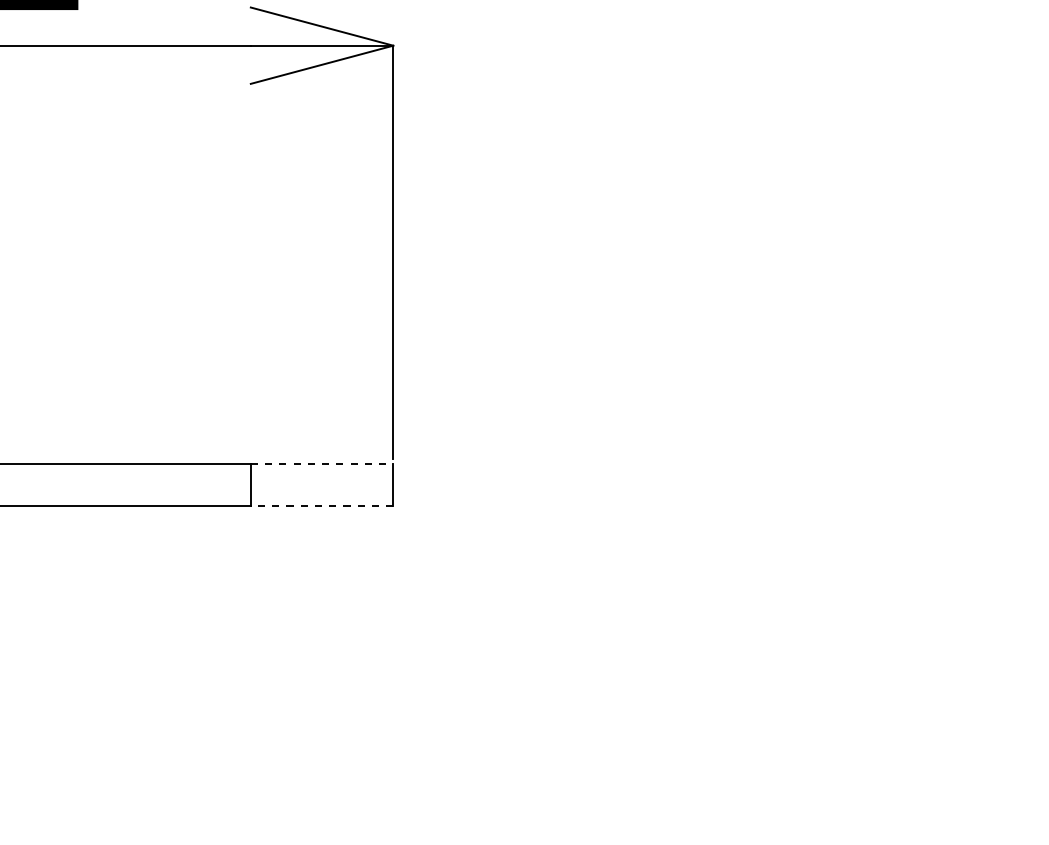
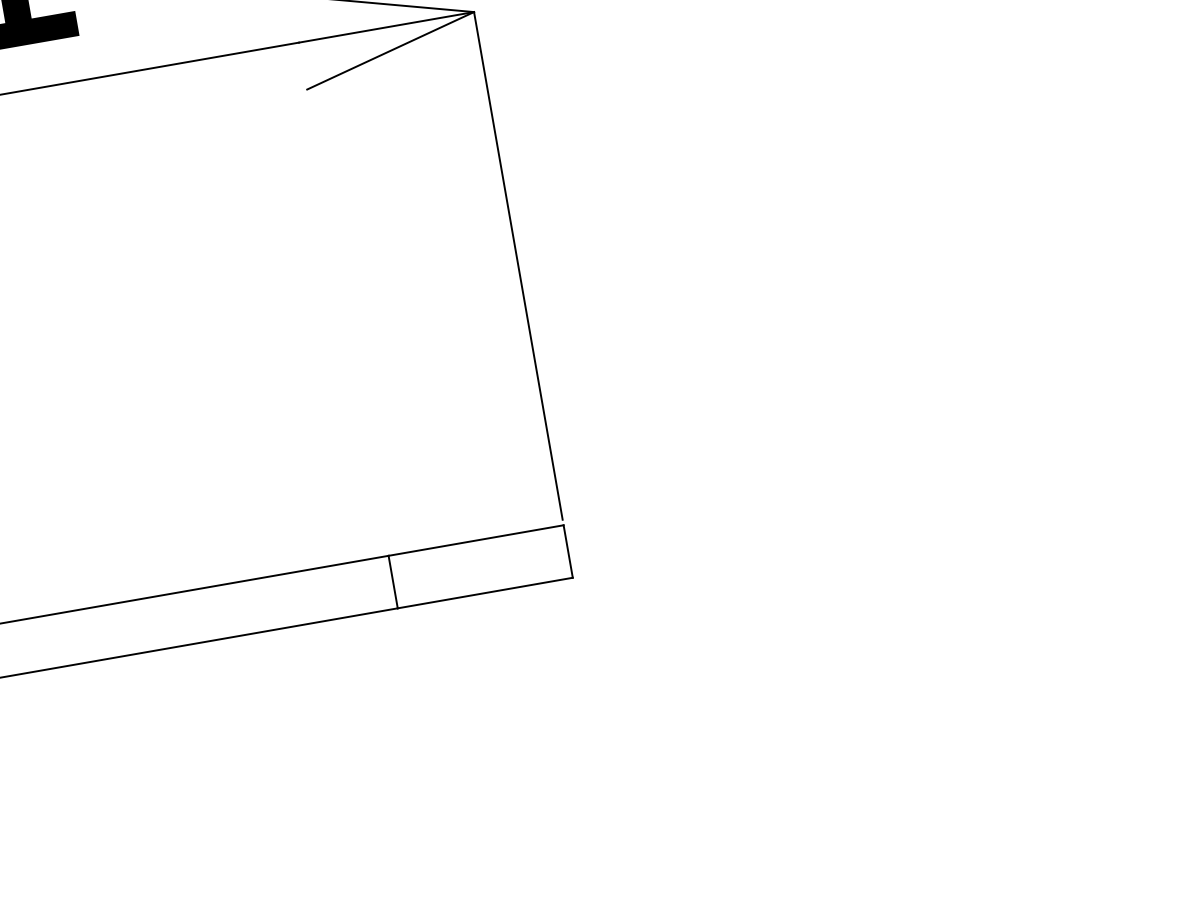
line: (322, 463) -> (476, 540), dashed -> solid
line: (321, 506) -> (484, 593), dashed -> solid

